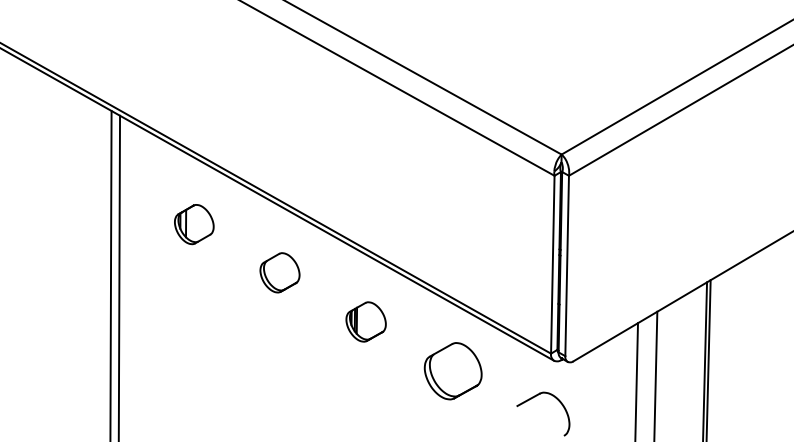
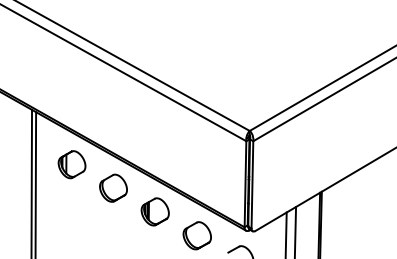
part: (193, 223) -> (71, 164), size x1.43
part: (279, 271) -> (113, 187), size x1.43
part: (364, 321) -> (154, 211), size x1.43

